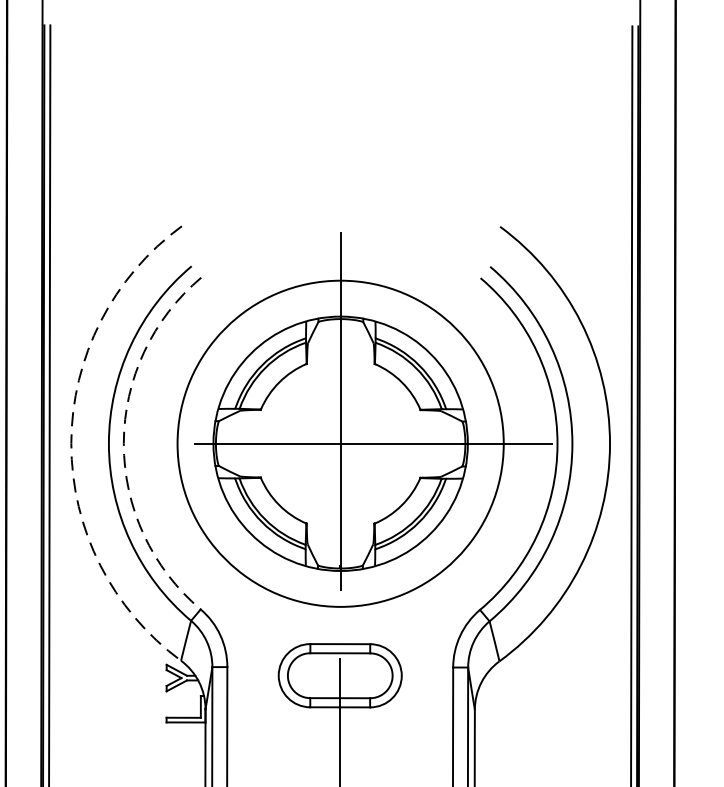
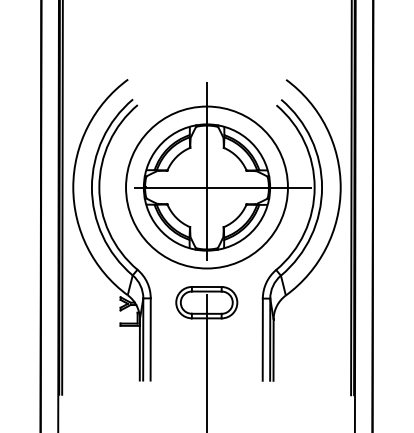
arc: (71, 443) -> (73, 187), dashed -> solid
arc: (124, 443) -> (99, 187), dashed -> solid

